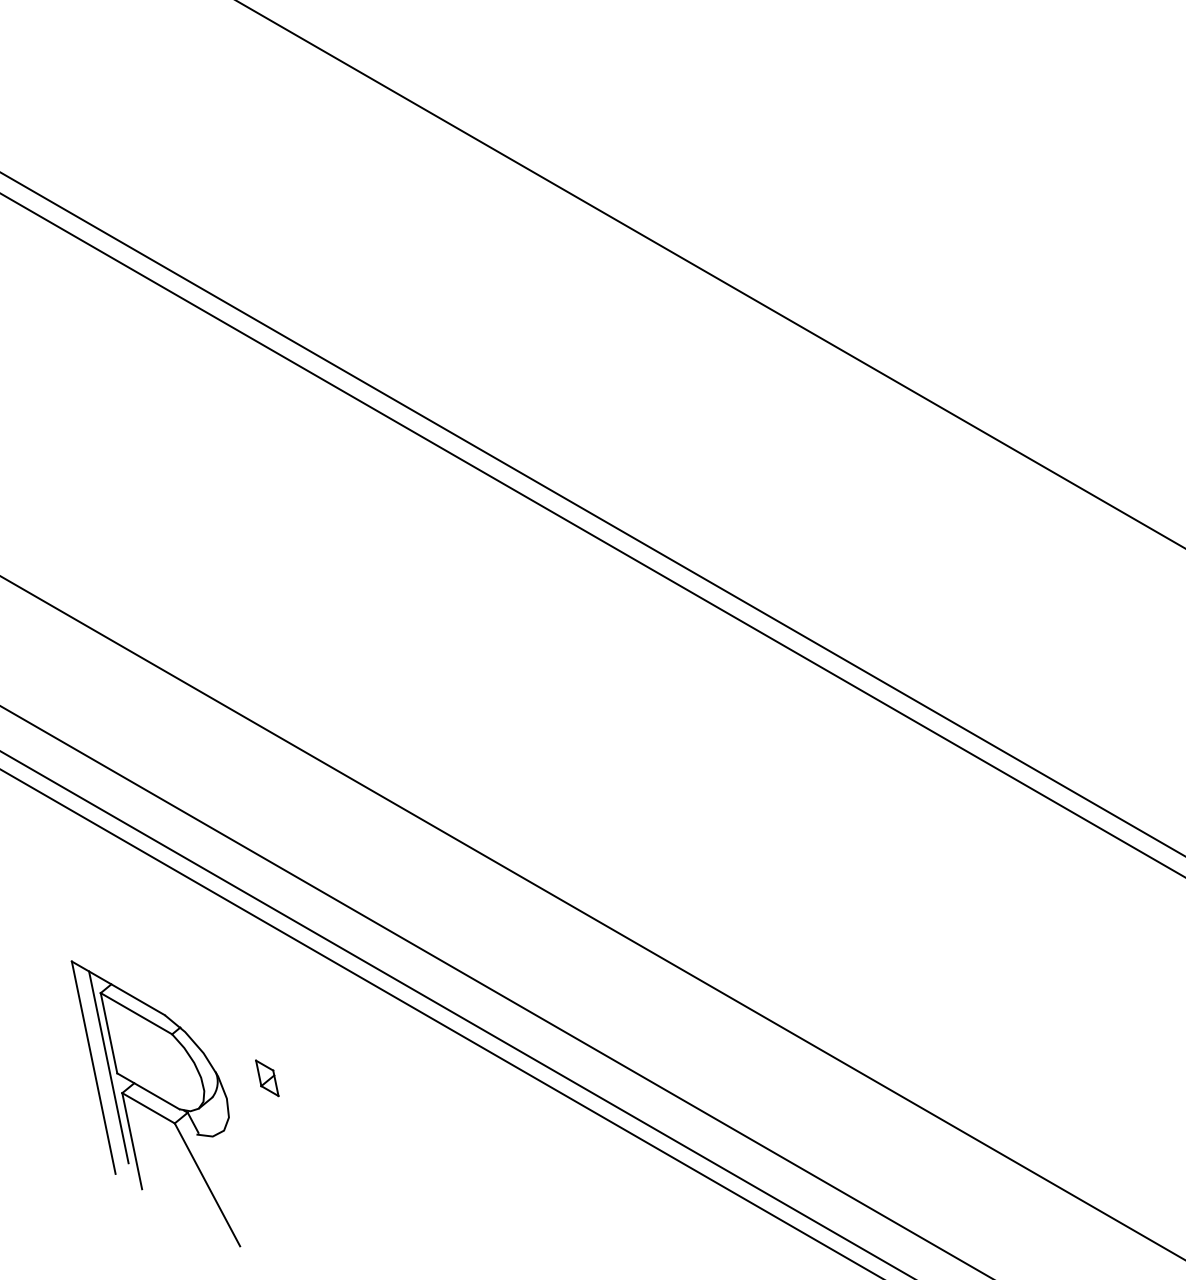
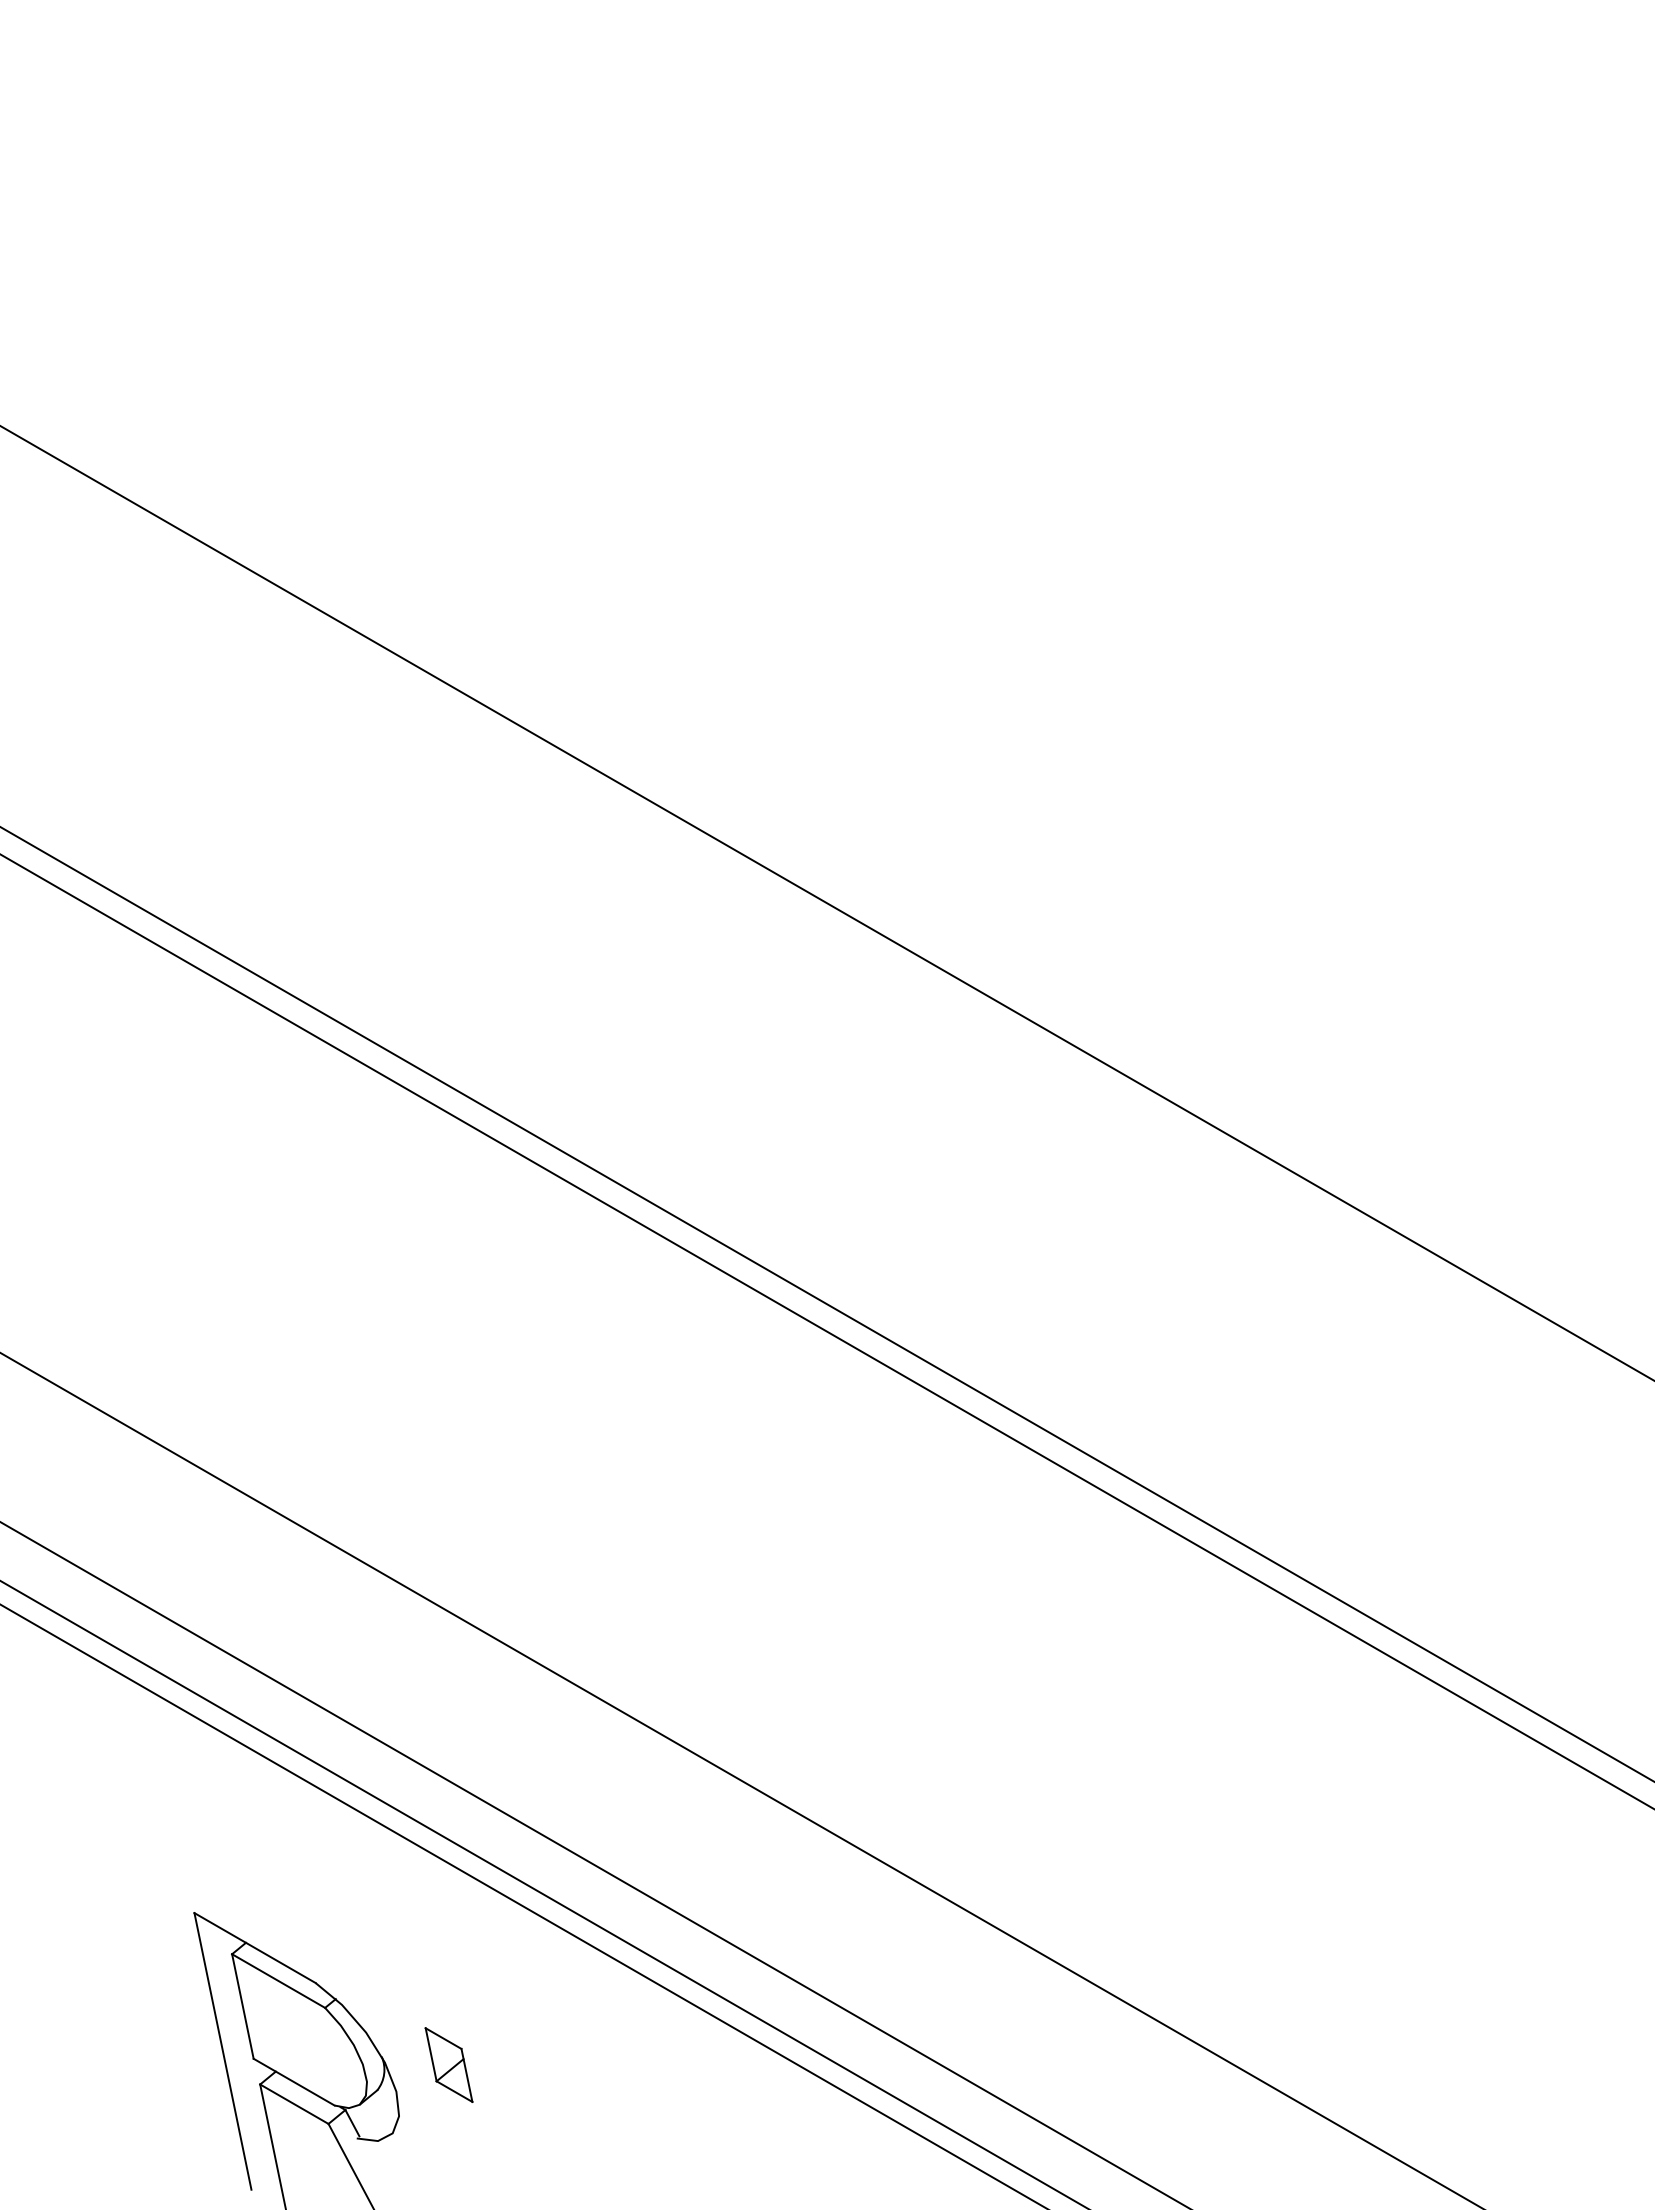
line: (108, 1067) -> (242, 2050), removed
part: (266, 1078) -> (448, 2065), size x1.6

